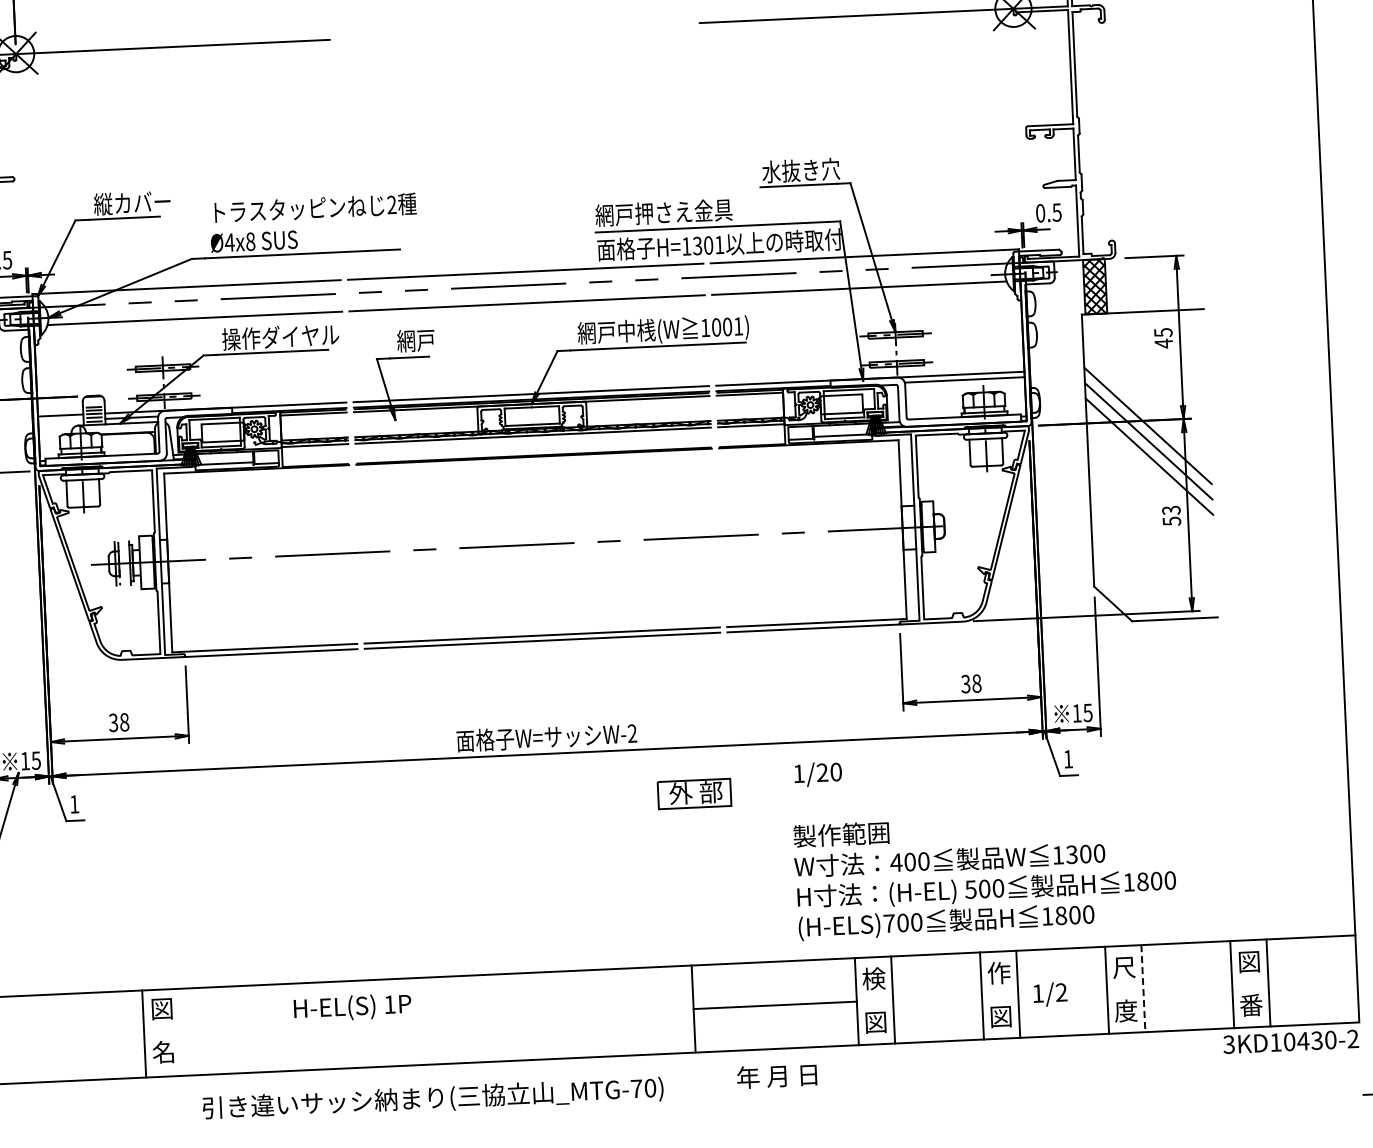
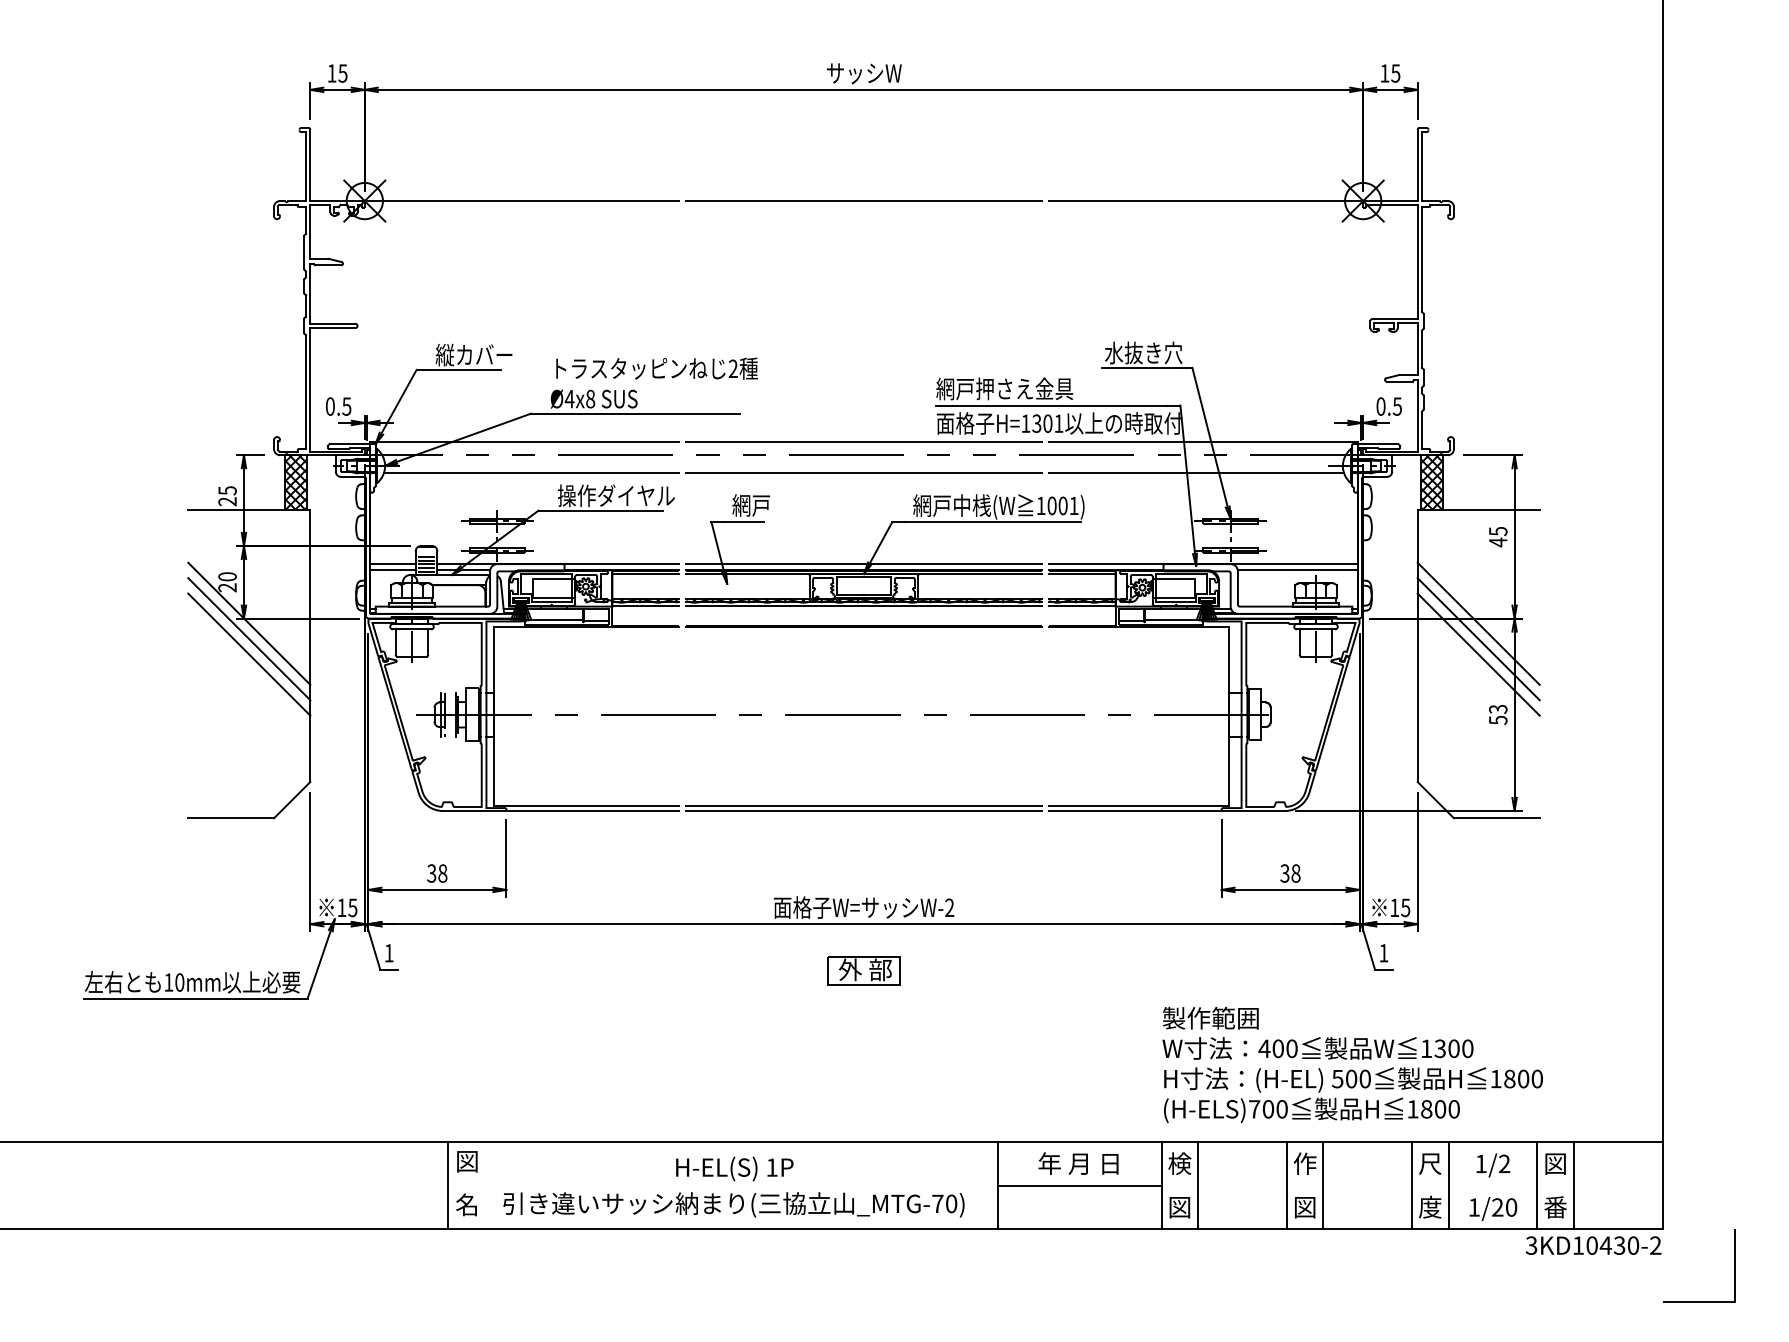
line: (514, 31) -> (863, 201), added
line: (60, 420) -> (392, 569), added
text: (818, 773) -> (1493, 1208), moved
part: (694, 793) -> (863, 970), moved
text: (985, 874) -> (1352, 1064), moved
line: (1143, 988) -> (1448, 1185), dashed -> solid
text: (1050, 994) -> (1493, 1165), moved
text: (352, 1007) -> (734, 1168), moved
text: (776, 1076) -> (1078, 1163), moved
text: (432, 1098) -> (733, 1204), moved

